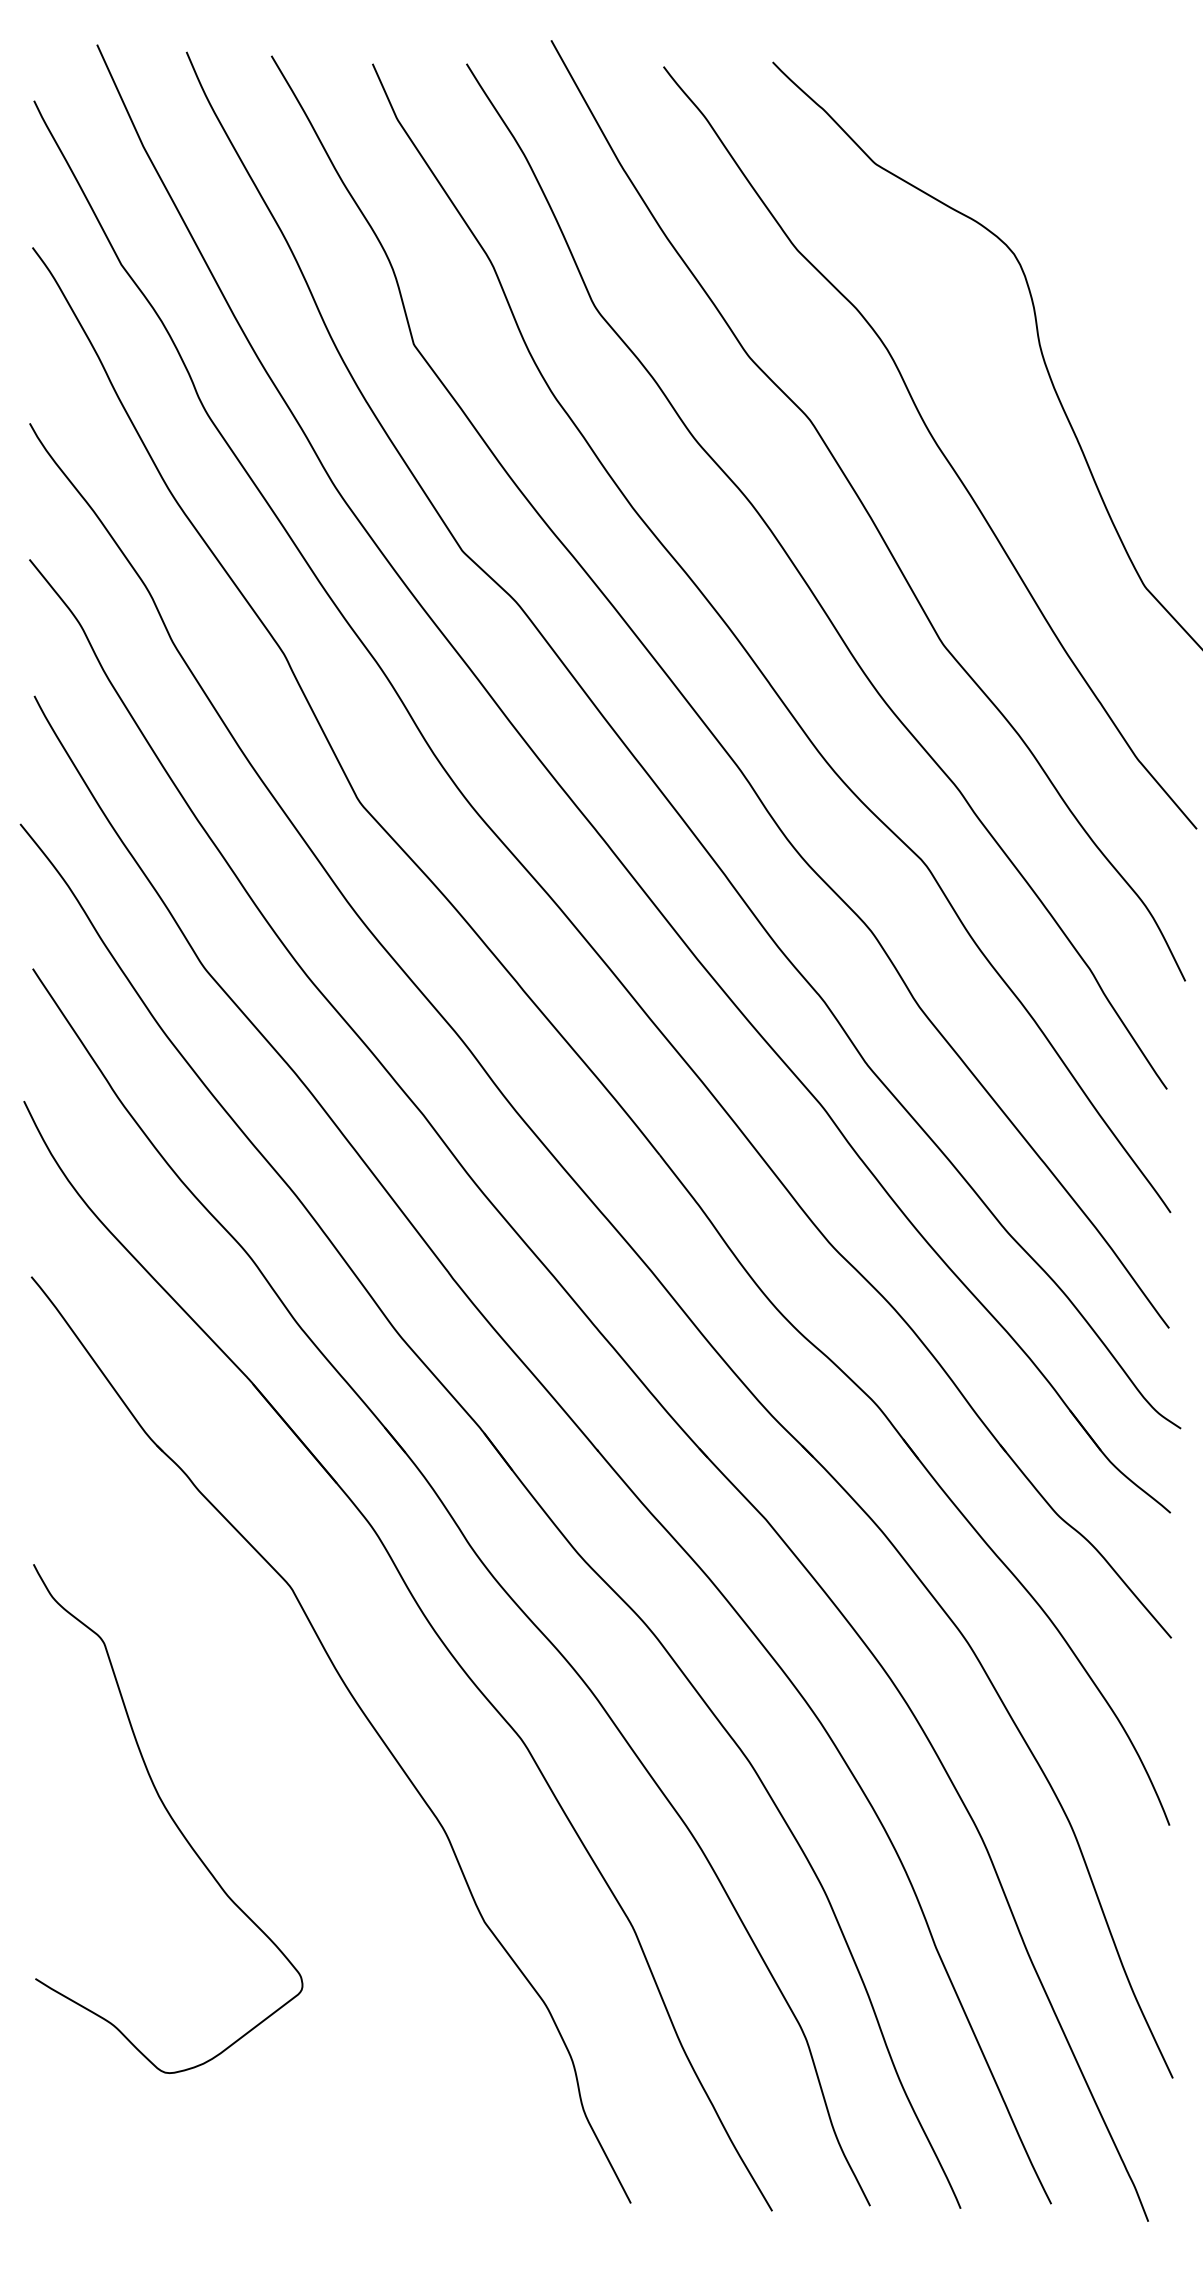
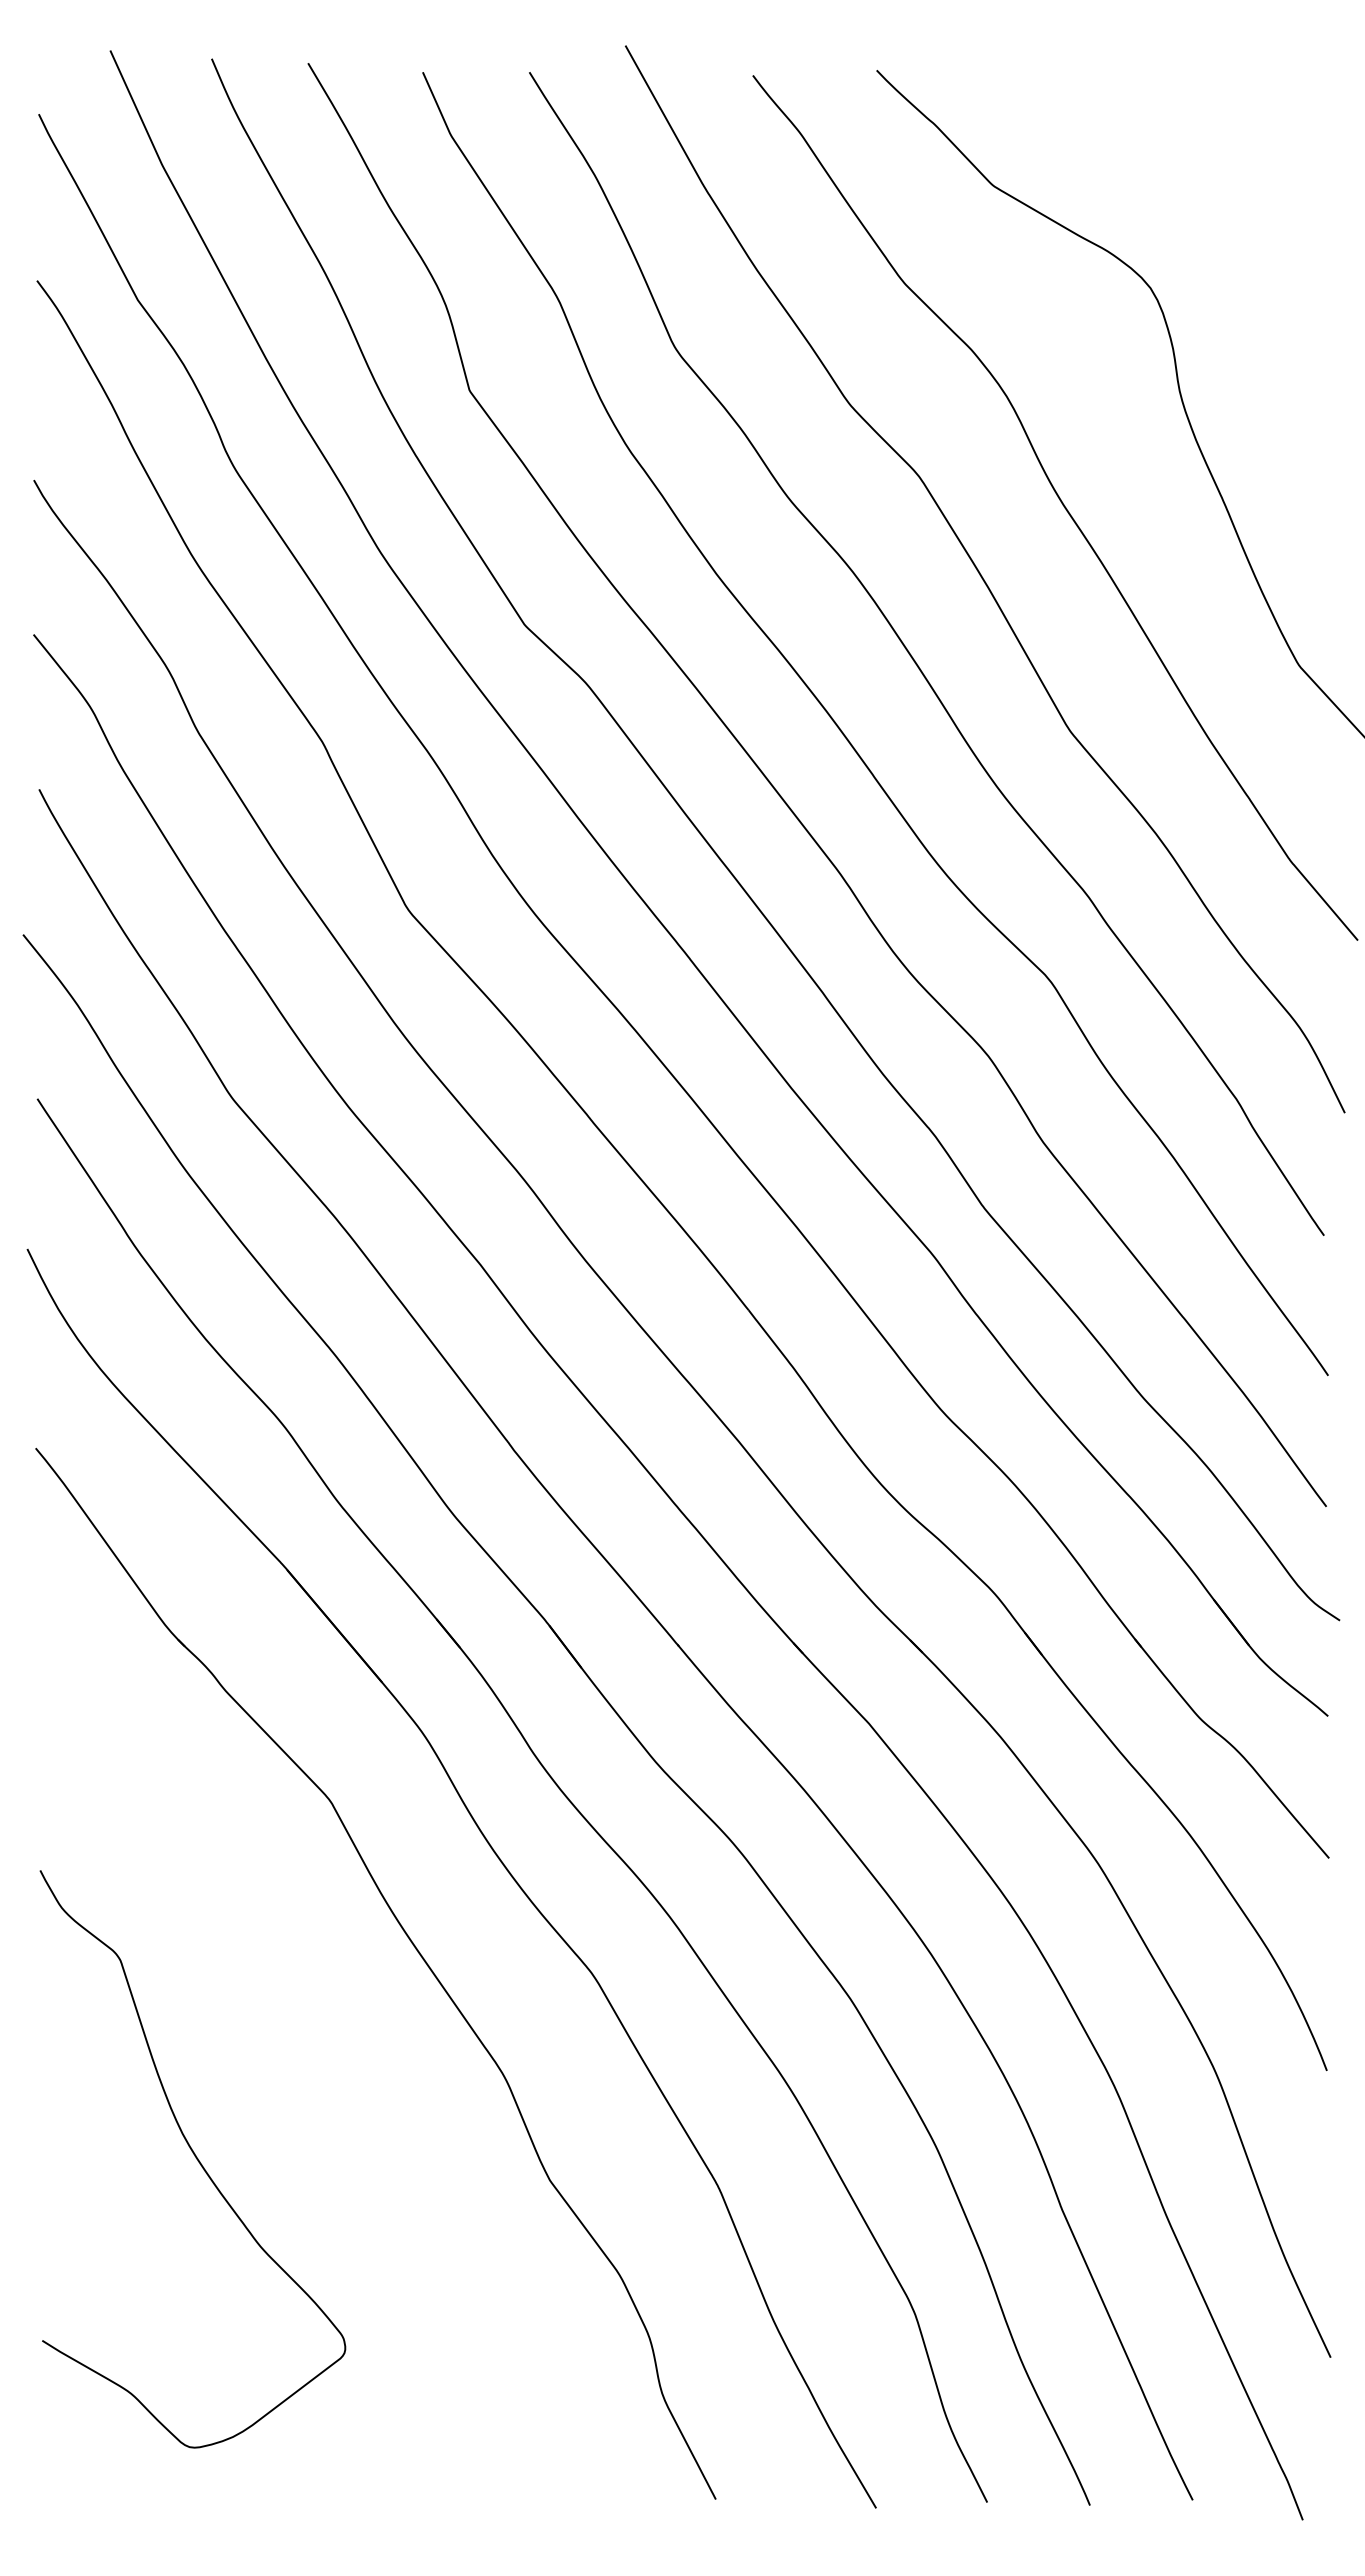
curve: (169, 1816) -> (194, 2156), moved

